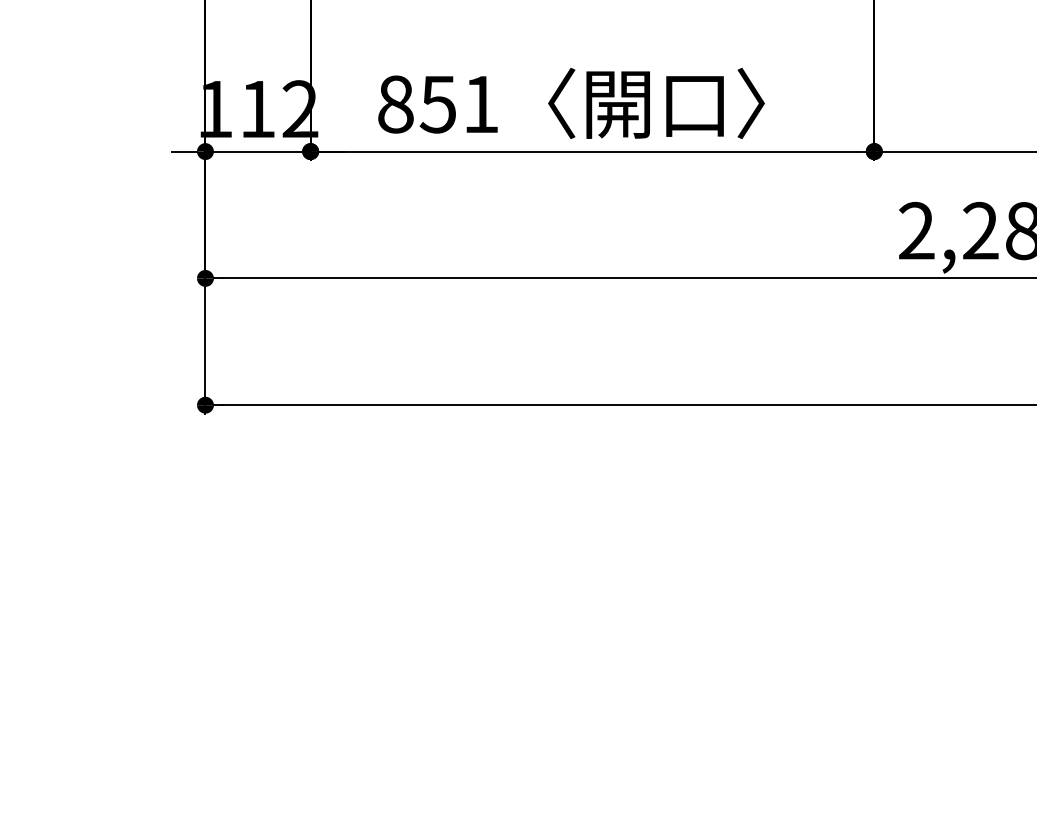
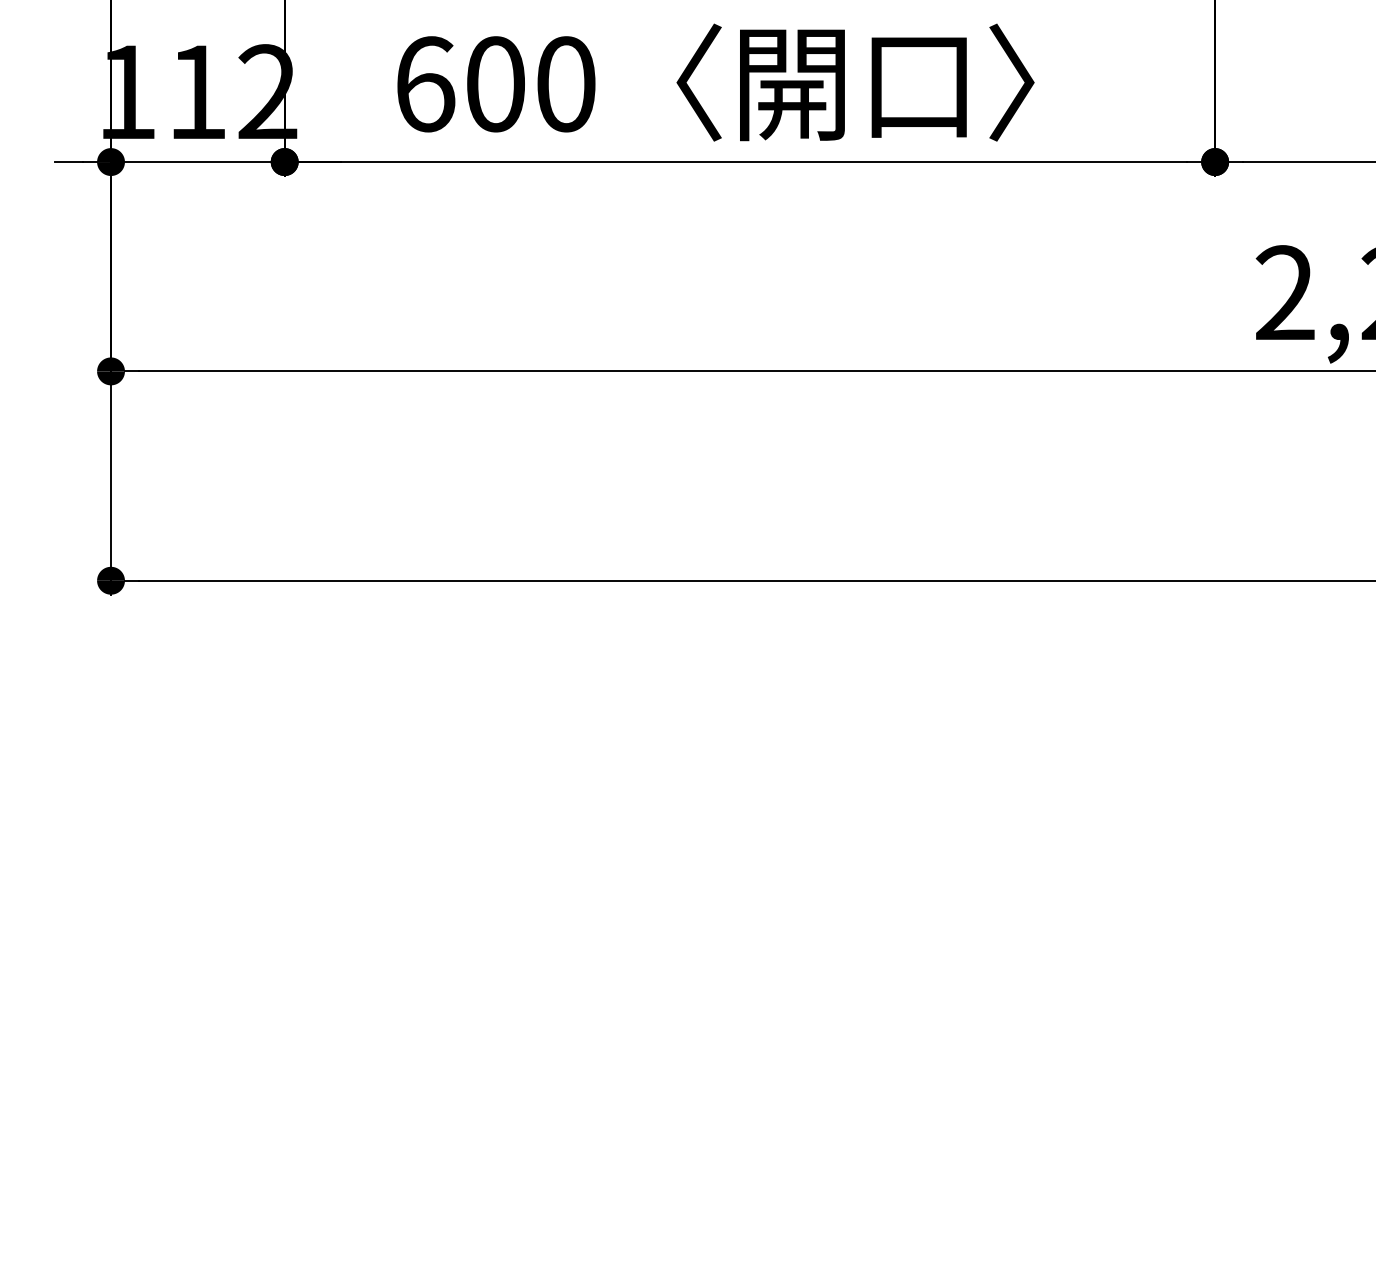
text: (438, 104) -> (495, 84), 851 -> 600

